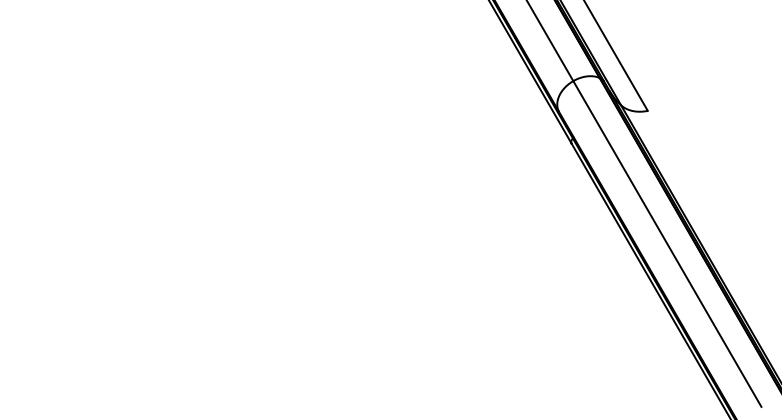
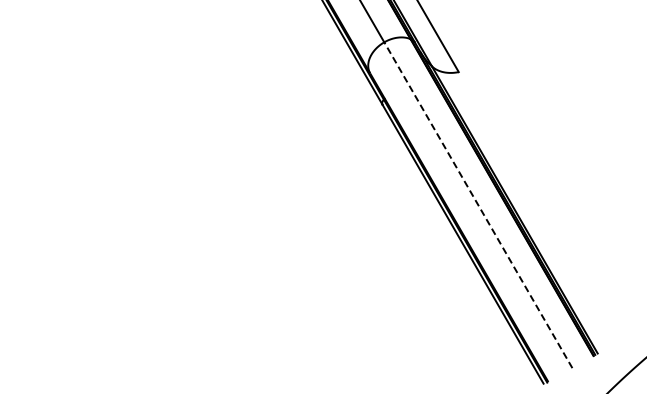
line: (667, 243) -> (478, 204), solid -> dashed

